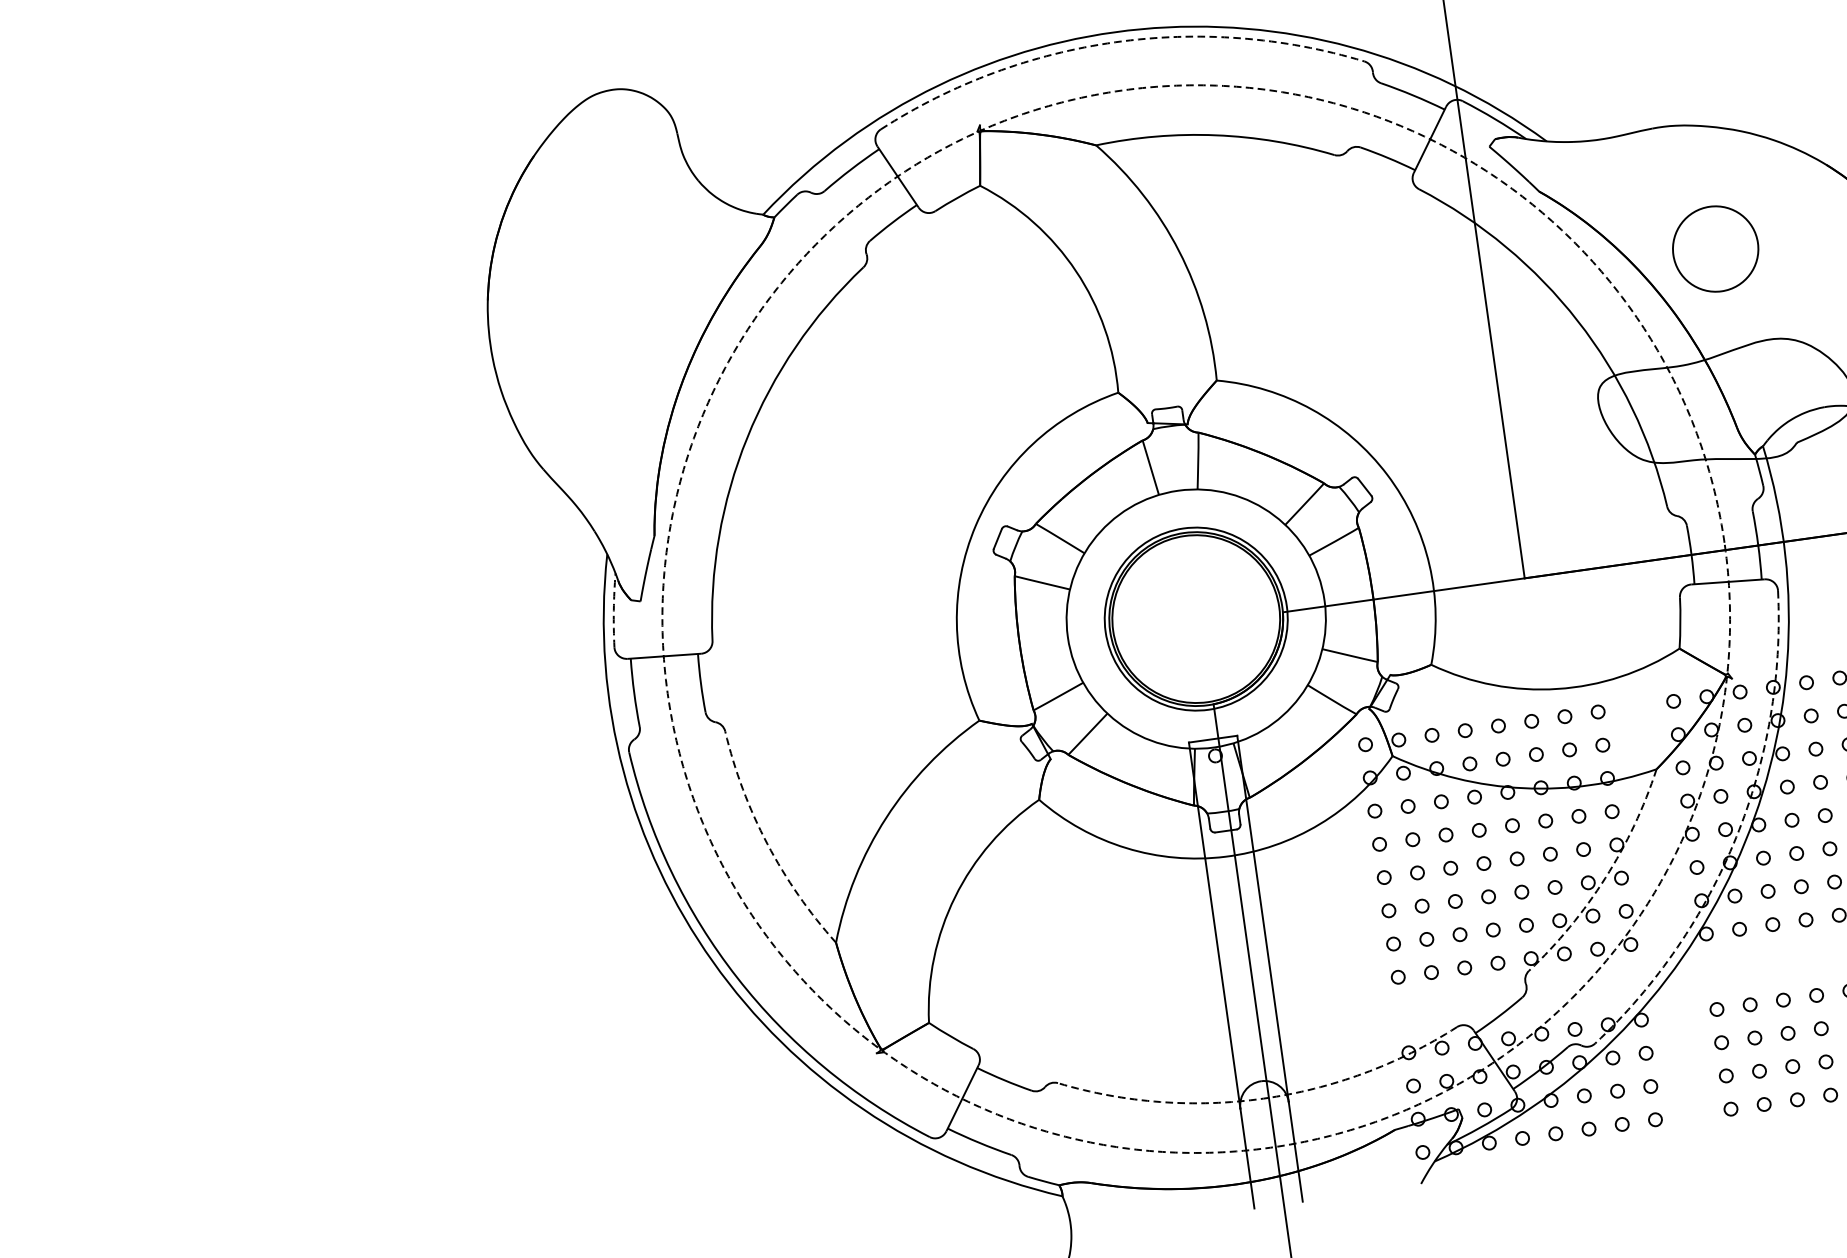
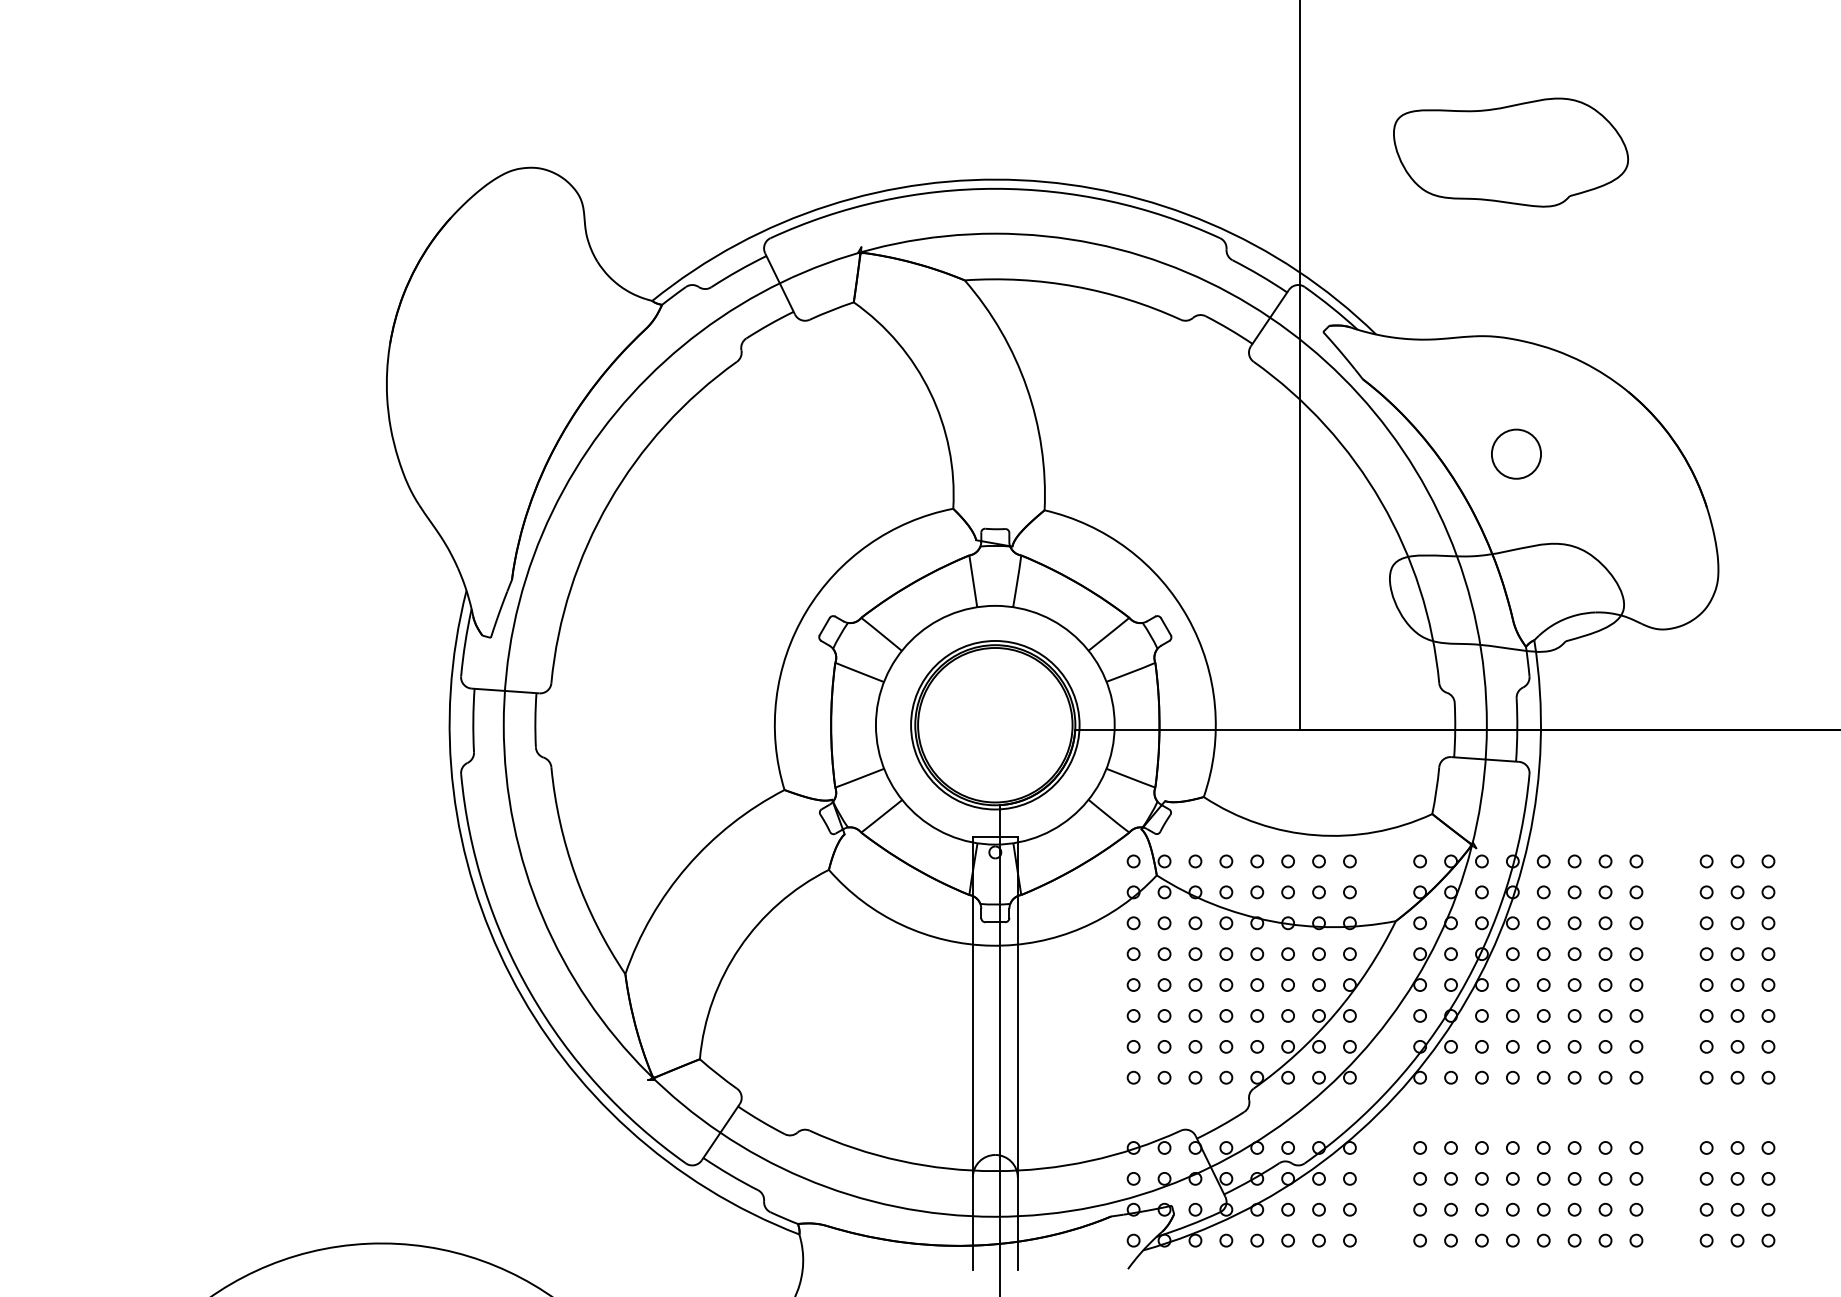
arc: (1115, 41) -> (995, 188), dashed -> solid
circle: (1715, 248) -> (1516, 453), size x0.62
arc: (614, 610) -> (465, 642), dashed -> solid
circle: (1195, 618) -> (994, 724), dashed -> solid
arc: (1735, 837) -> (1459, 993), dashed -> solid
arc: (767, 844) -> (575, 875), dashed -> solid
arc: (1605, 877) -> (1335, 1013), dashed -> solid
arc: (1263, 1098) -> (995, 1171), dashed -> solid

